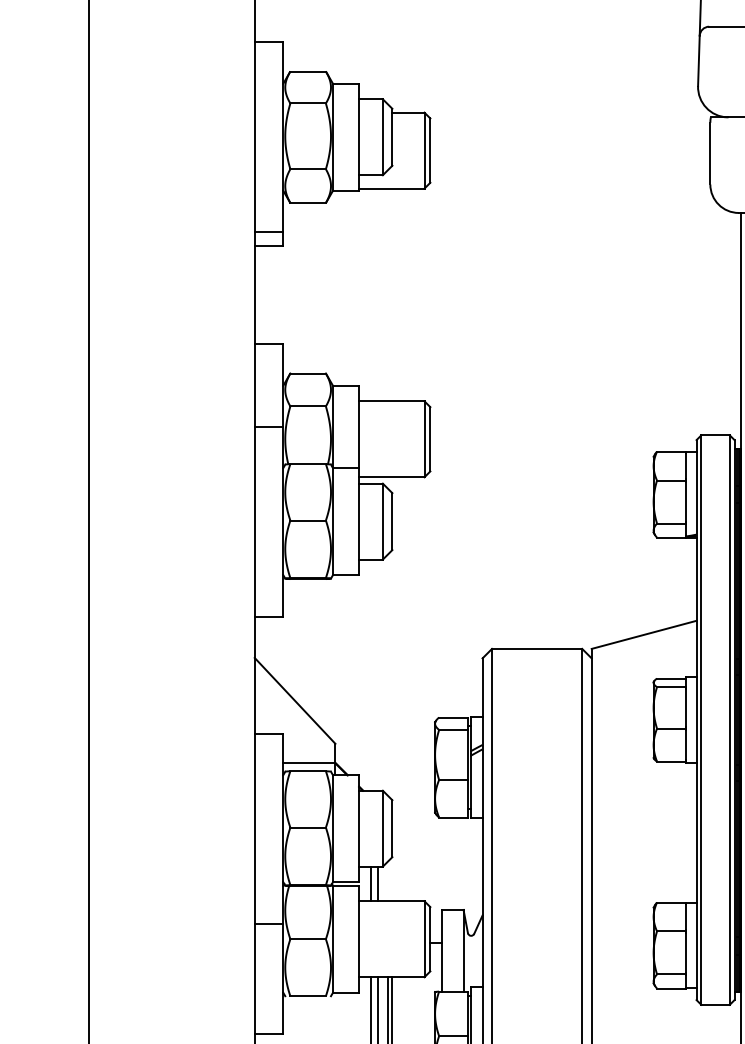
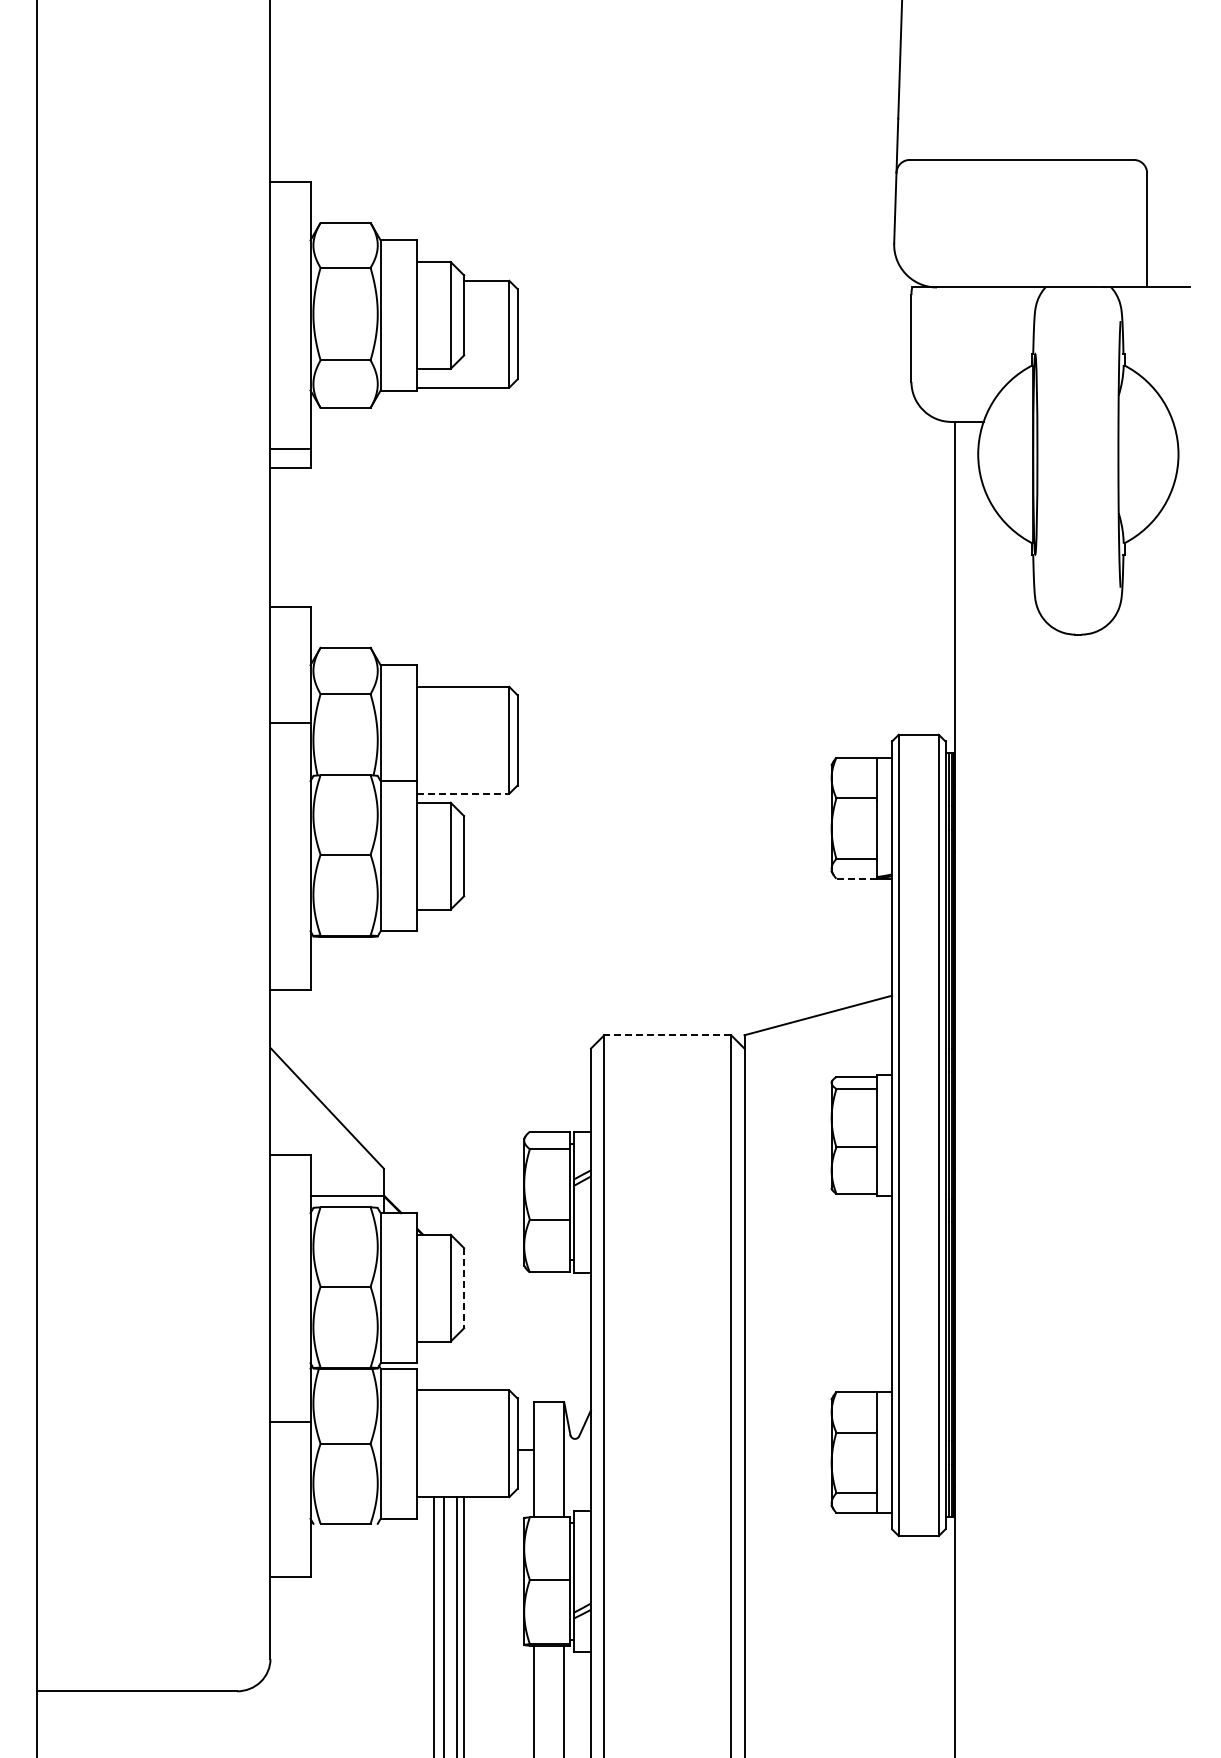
line: (391, 477) -> (463, 793), solid -> dashed
line: (671, 537) -> (856, 878), solid -> dashed
line: (536, 649) -> (667, 1035), solid -> dashed
line: (392, 828) -> (464, 1288), solid -> dashed
line: (371, 883) -> (434, 1365), removed
line: (378, 883) -> (444, 1365), removed

